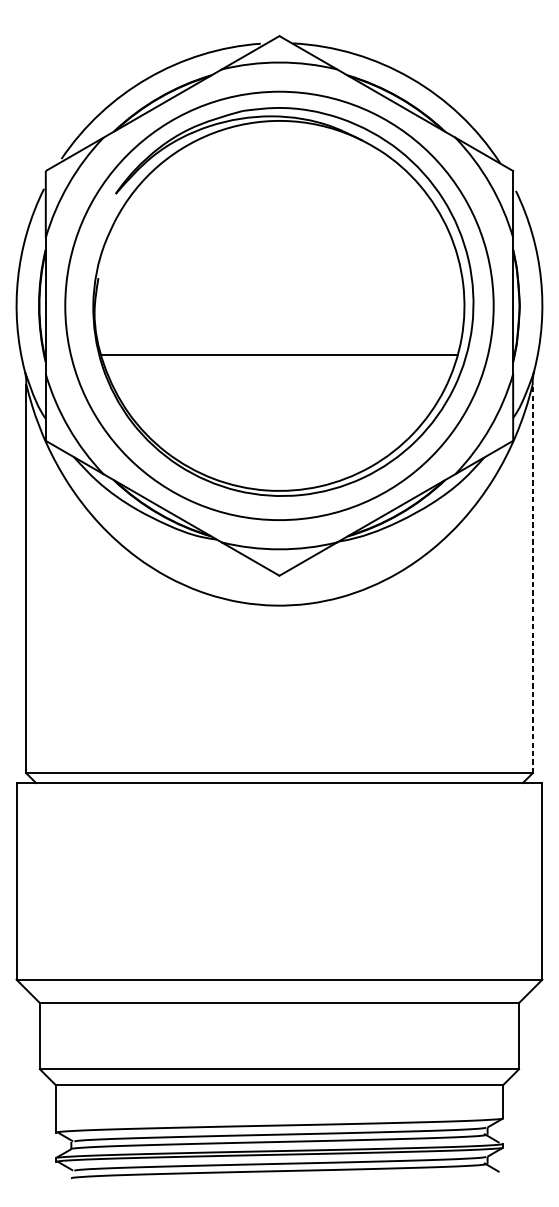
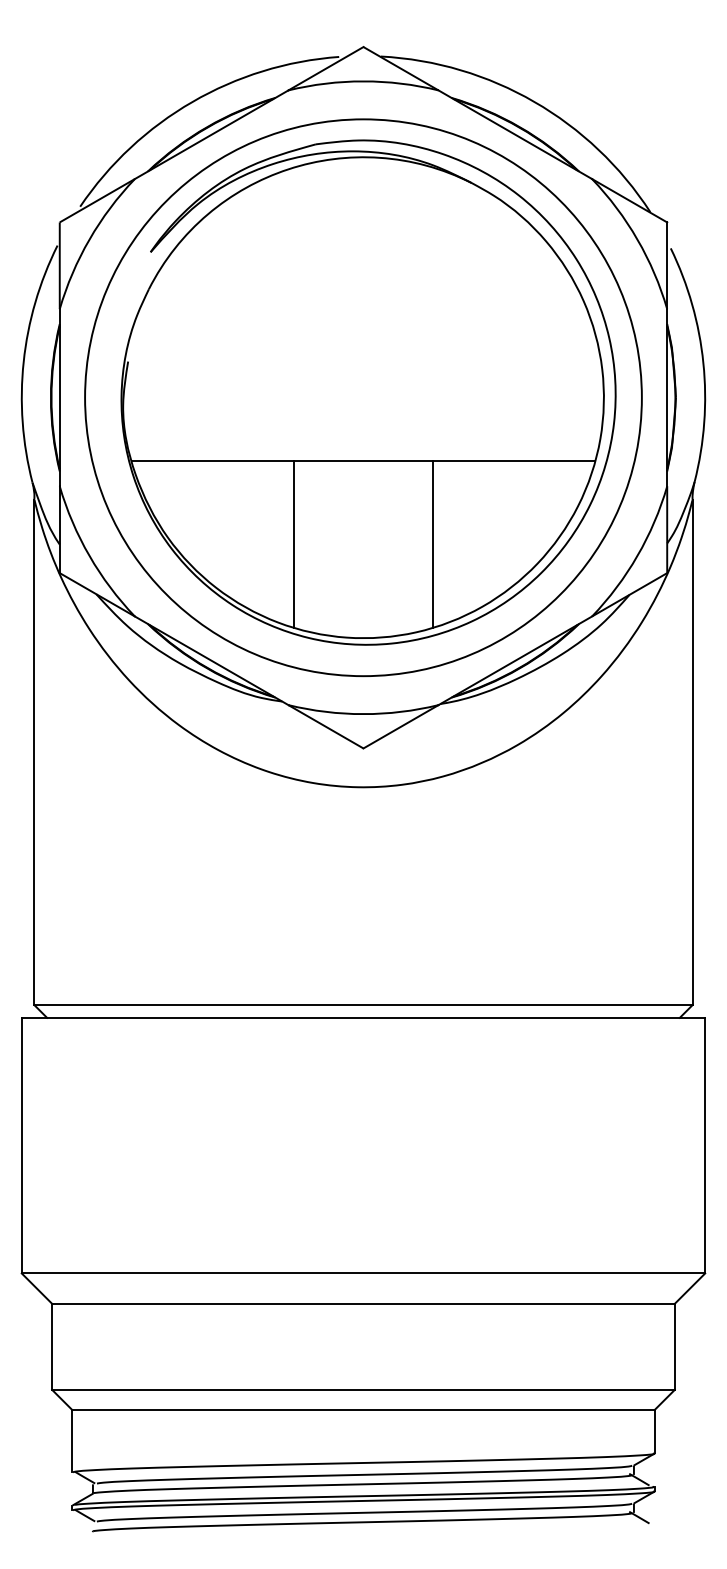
line: (225, 418) -> (293, 544), added
line: (333, 418) -> (433, 544), added
line: (532, 578) -> (692, 752), dashed -> solid

